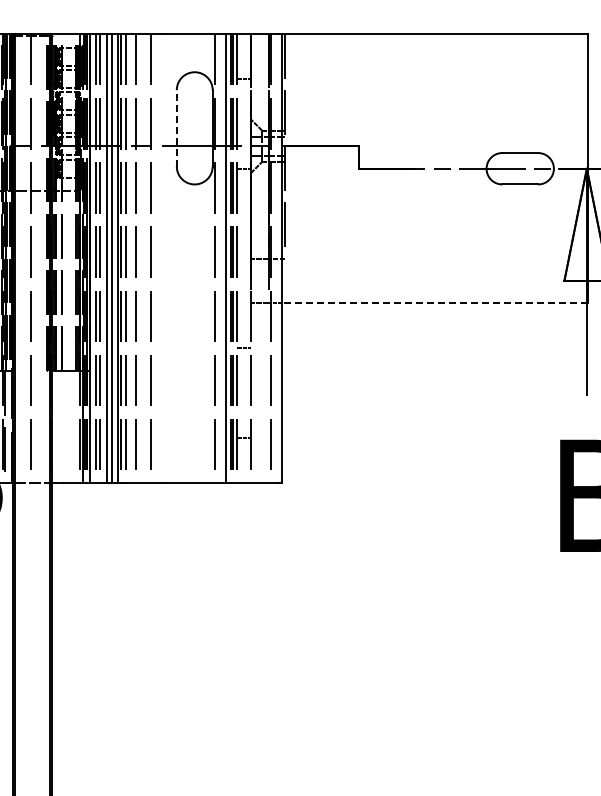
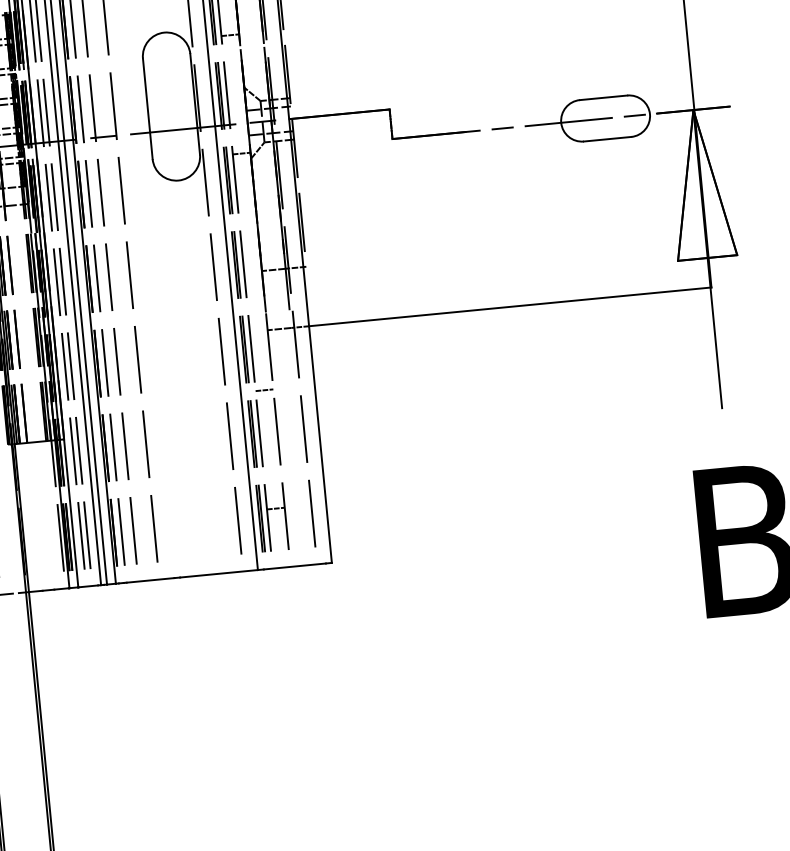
line: (176, 127) -> (147, 107), dashed -> solid
line: (434, 303) -> (509, 307), dashed -> solid

